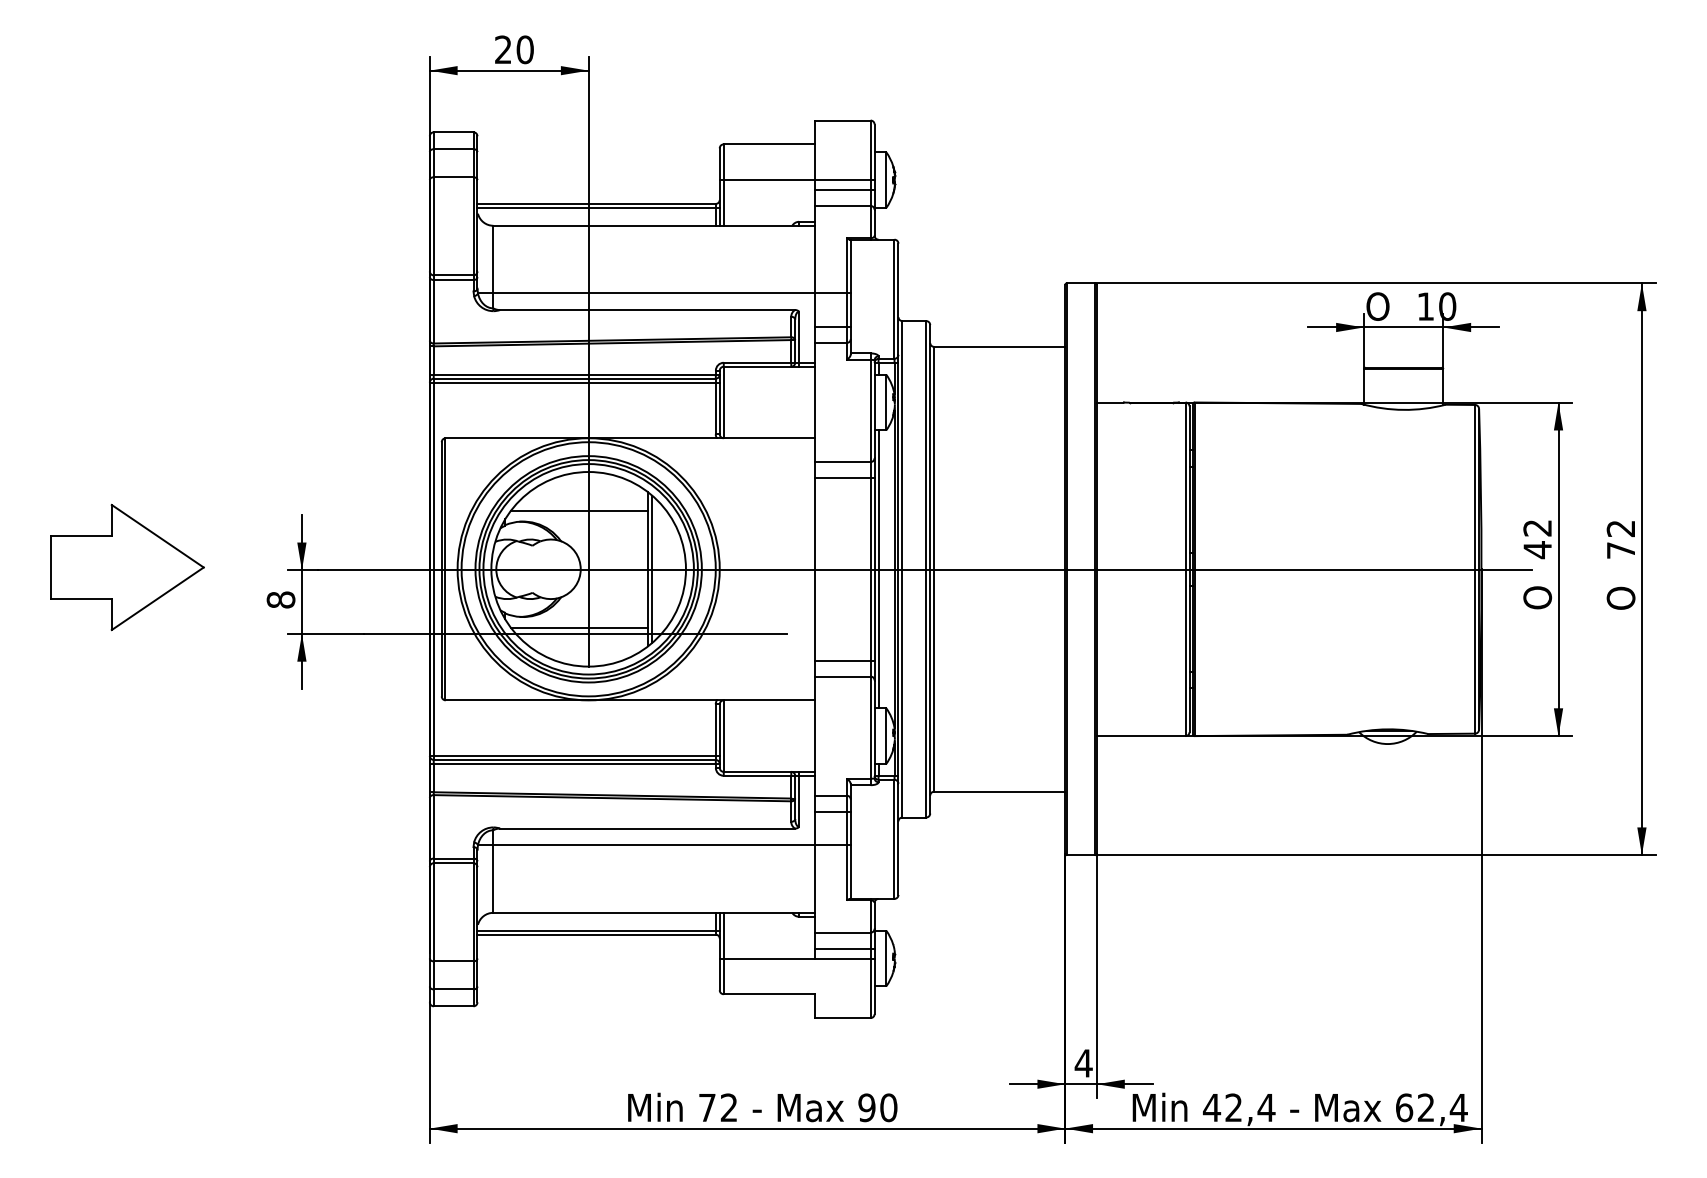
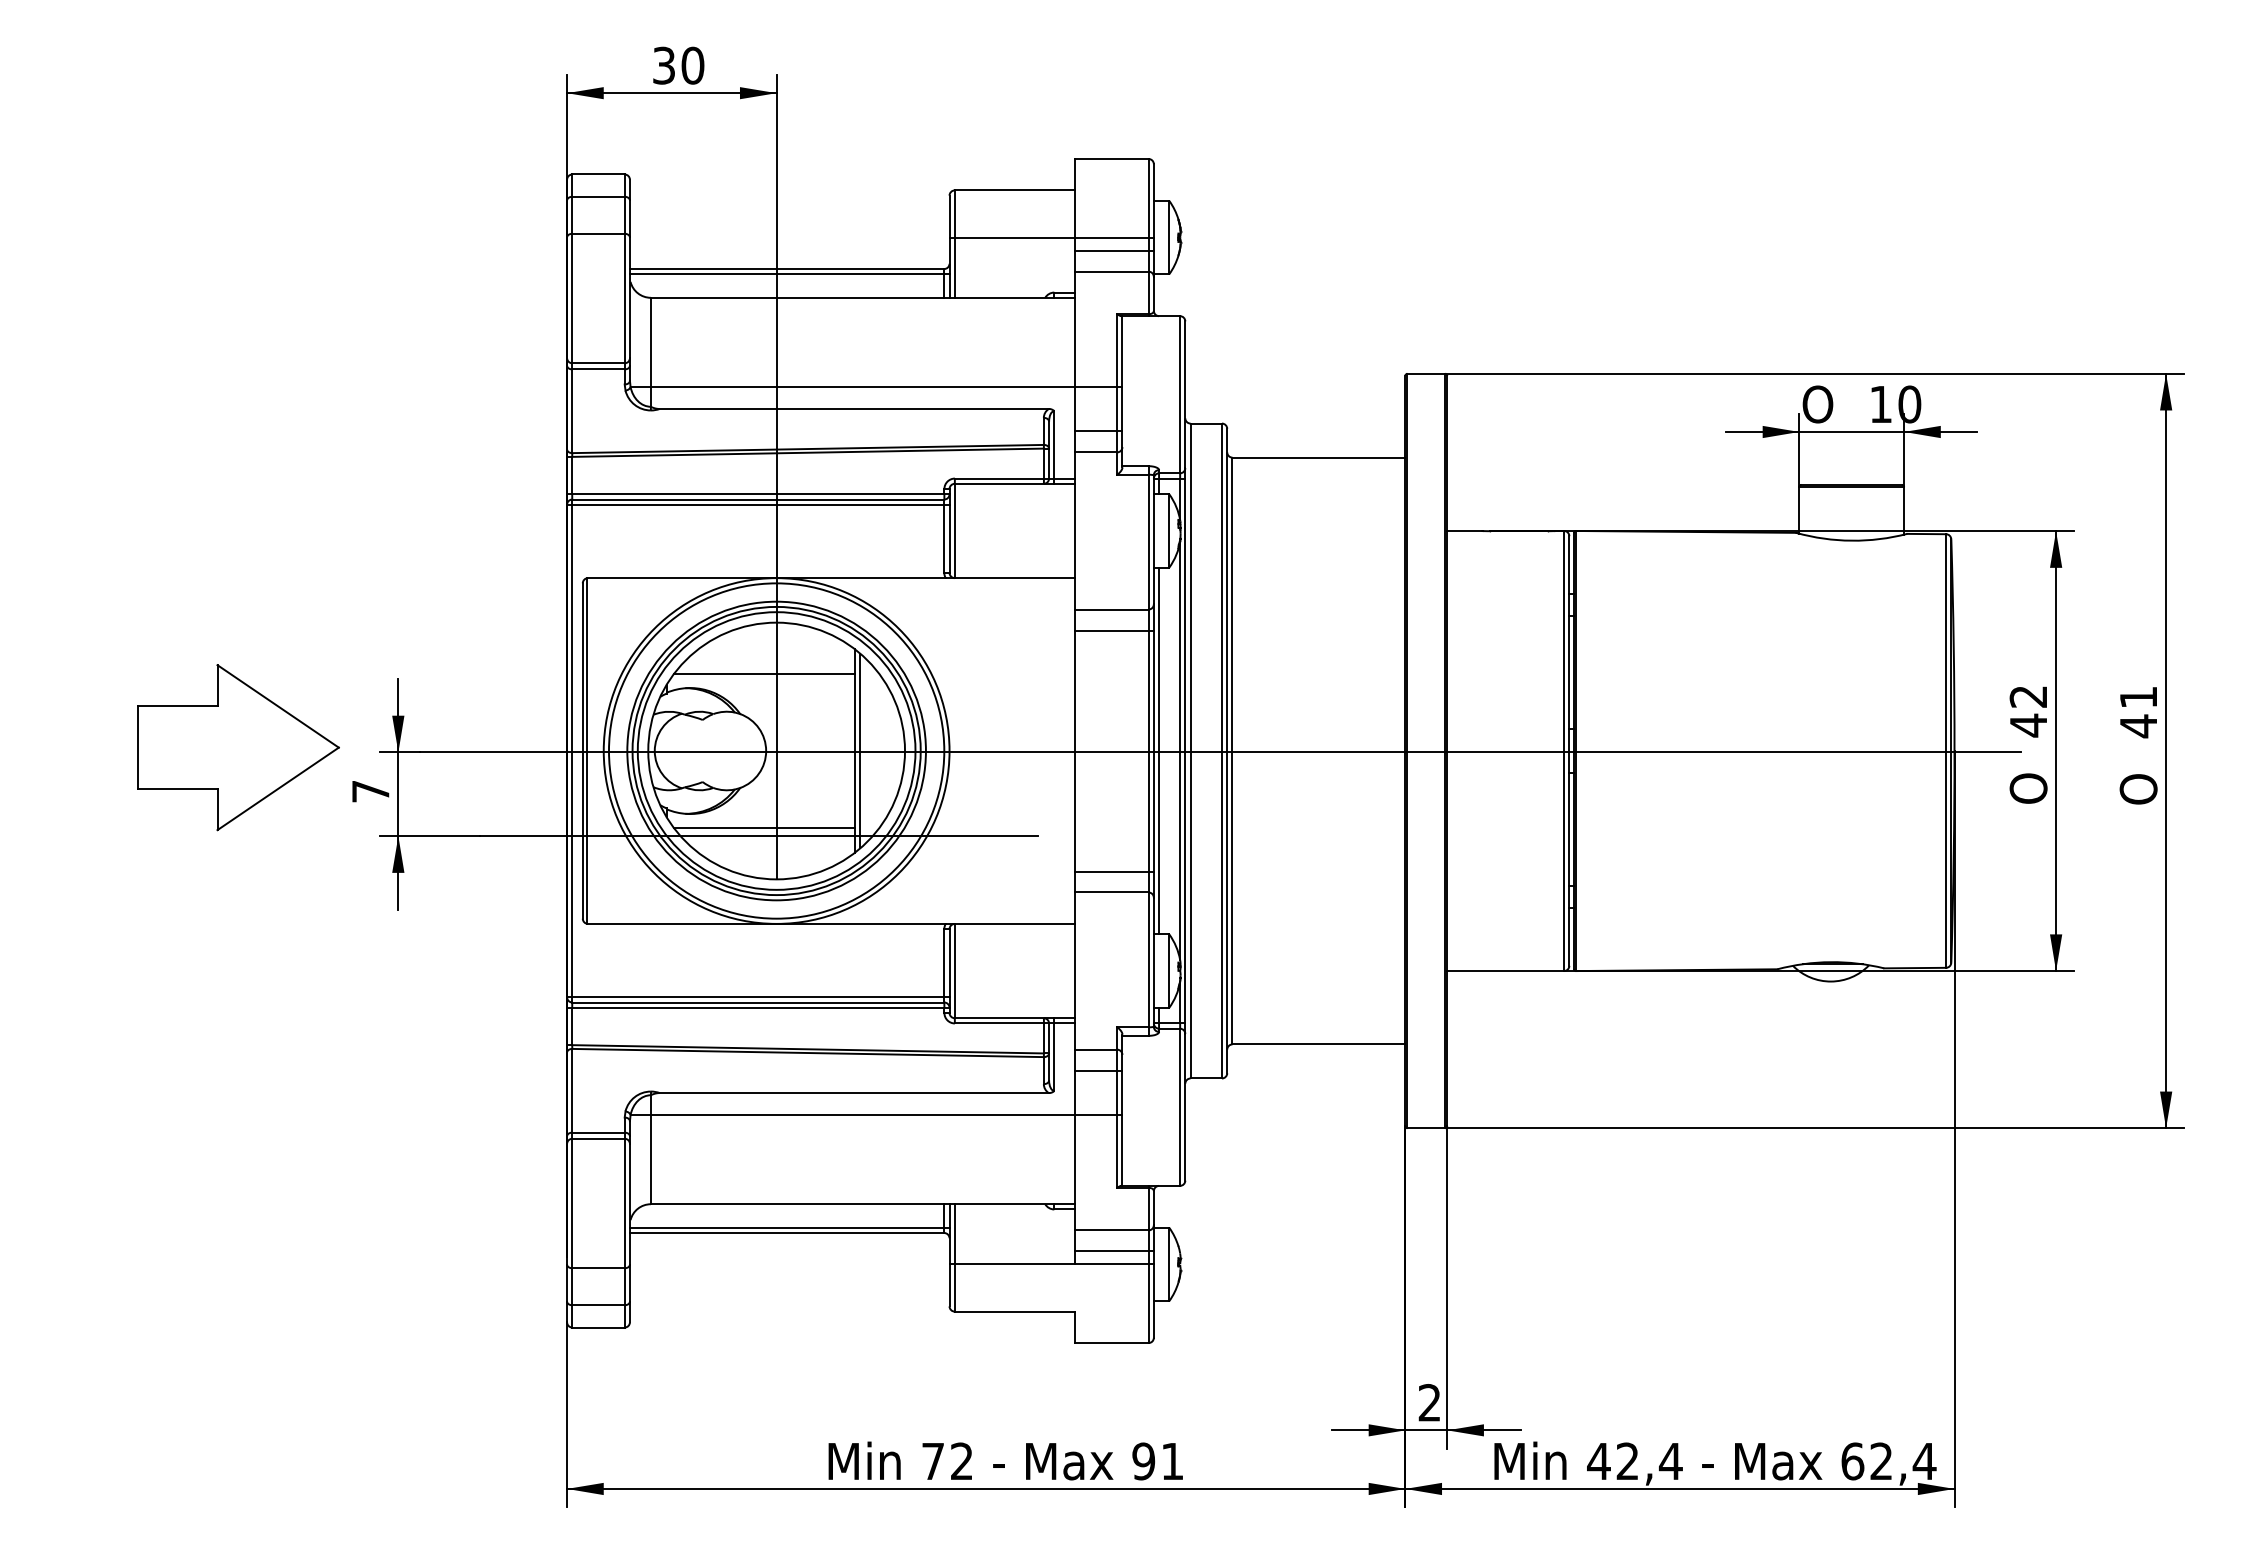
text: (502, 49) -> (663, 65), 20 -> 30
text: (1620, 540) -> (2137, 712), 72 -> 41
part: (127, 567) -> (238, 747), moved
text: (280, 599) -> (370, 791), 8 -> 7
text: (1083, 1063) -> (1429, 1402), 4 -> 2
text: (888, 1107) -> (1172, 1461), 90 -> 91

